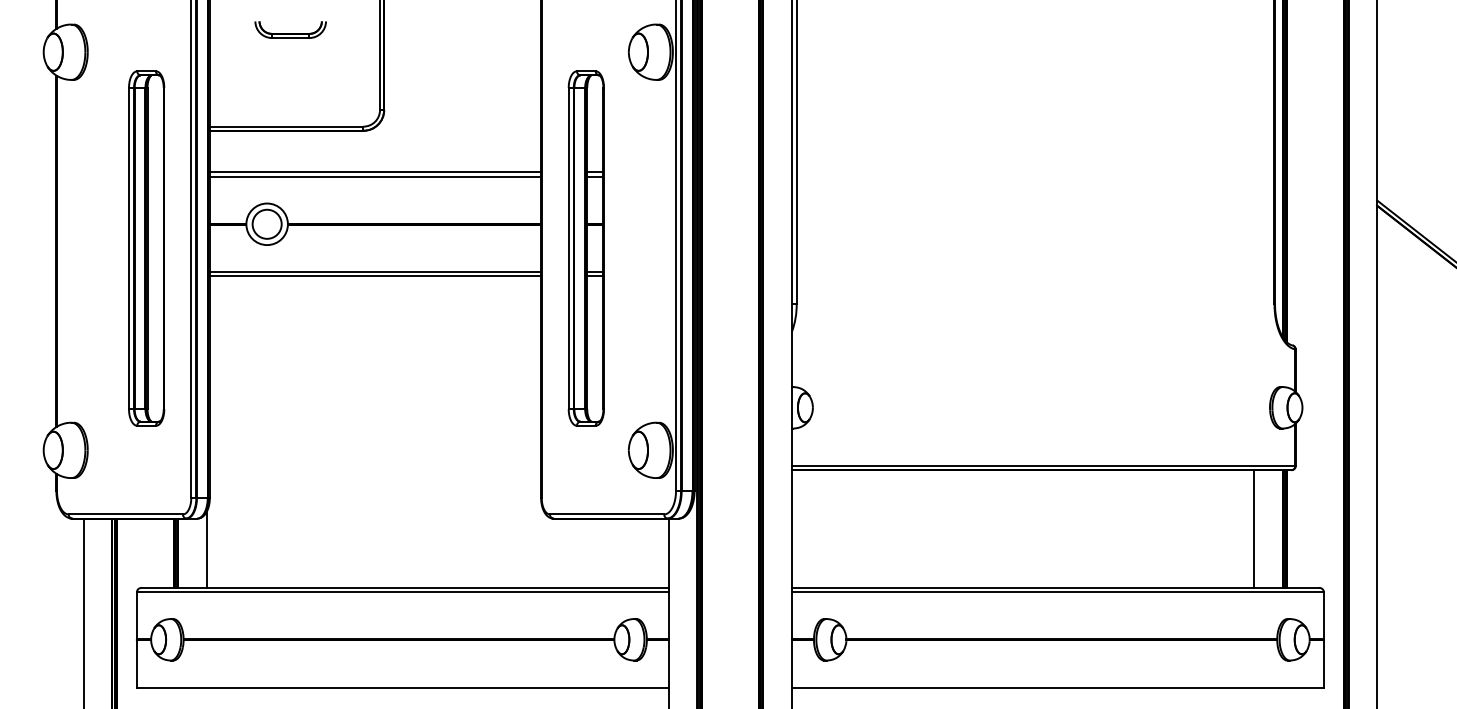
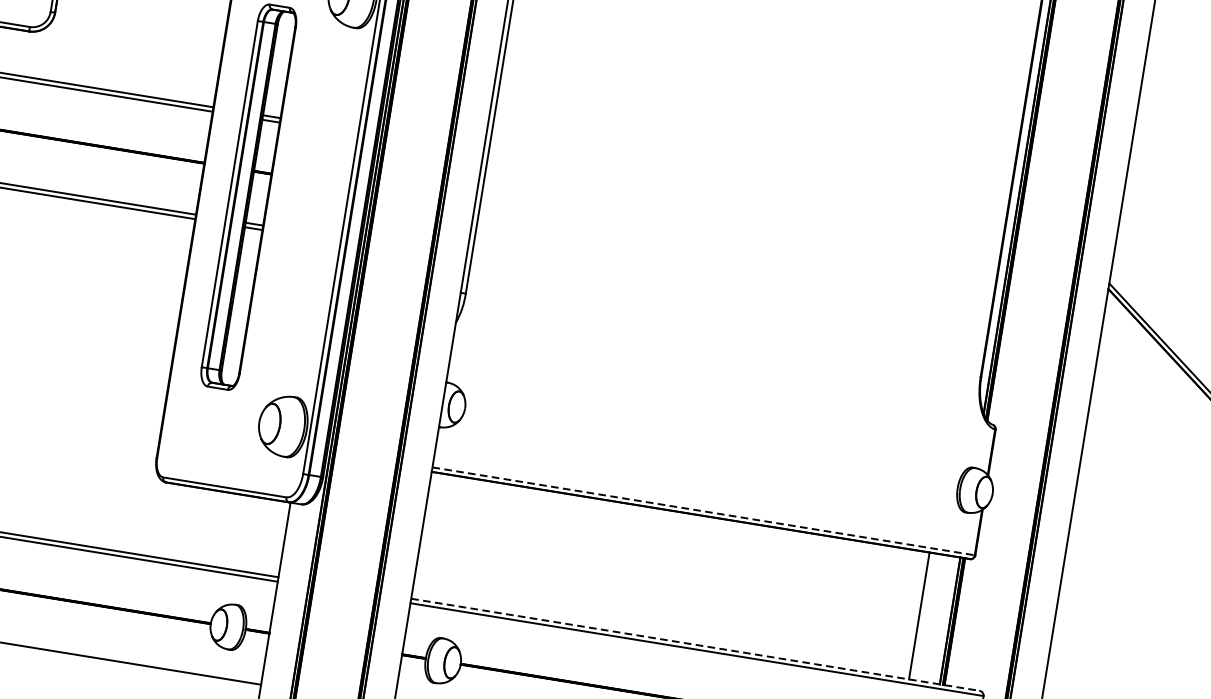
line: (1043, 465) -> (703, 510), solid -> dashed
line: (1055, 587) -> (695, 644), solid -> dashed

